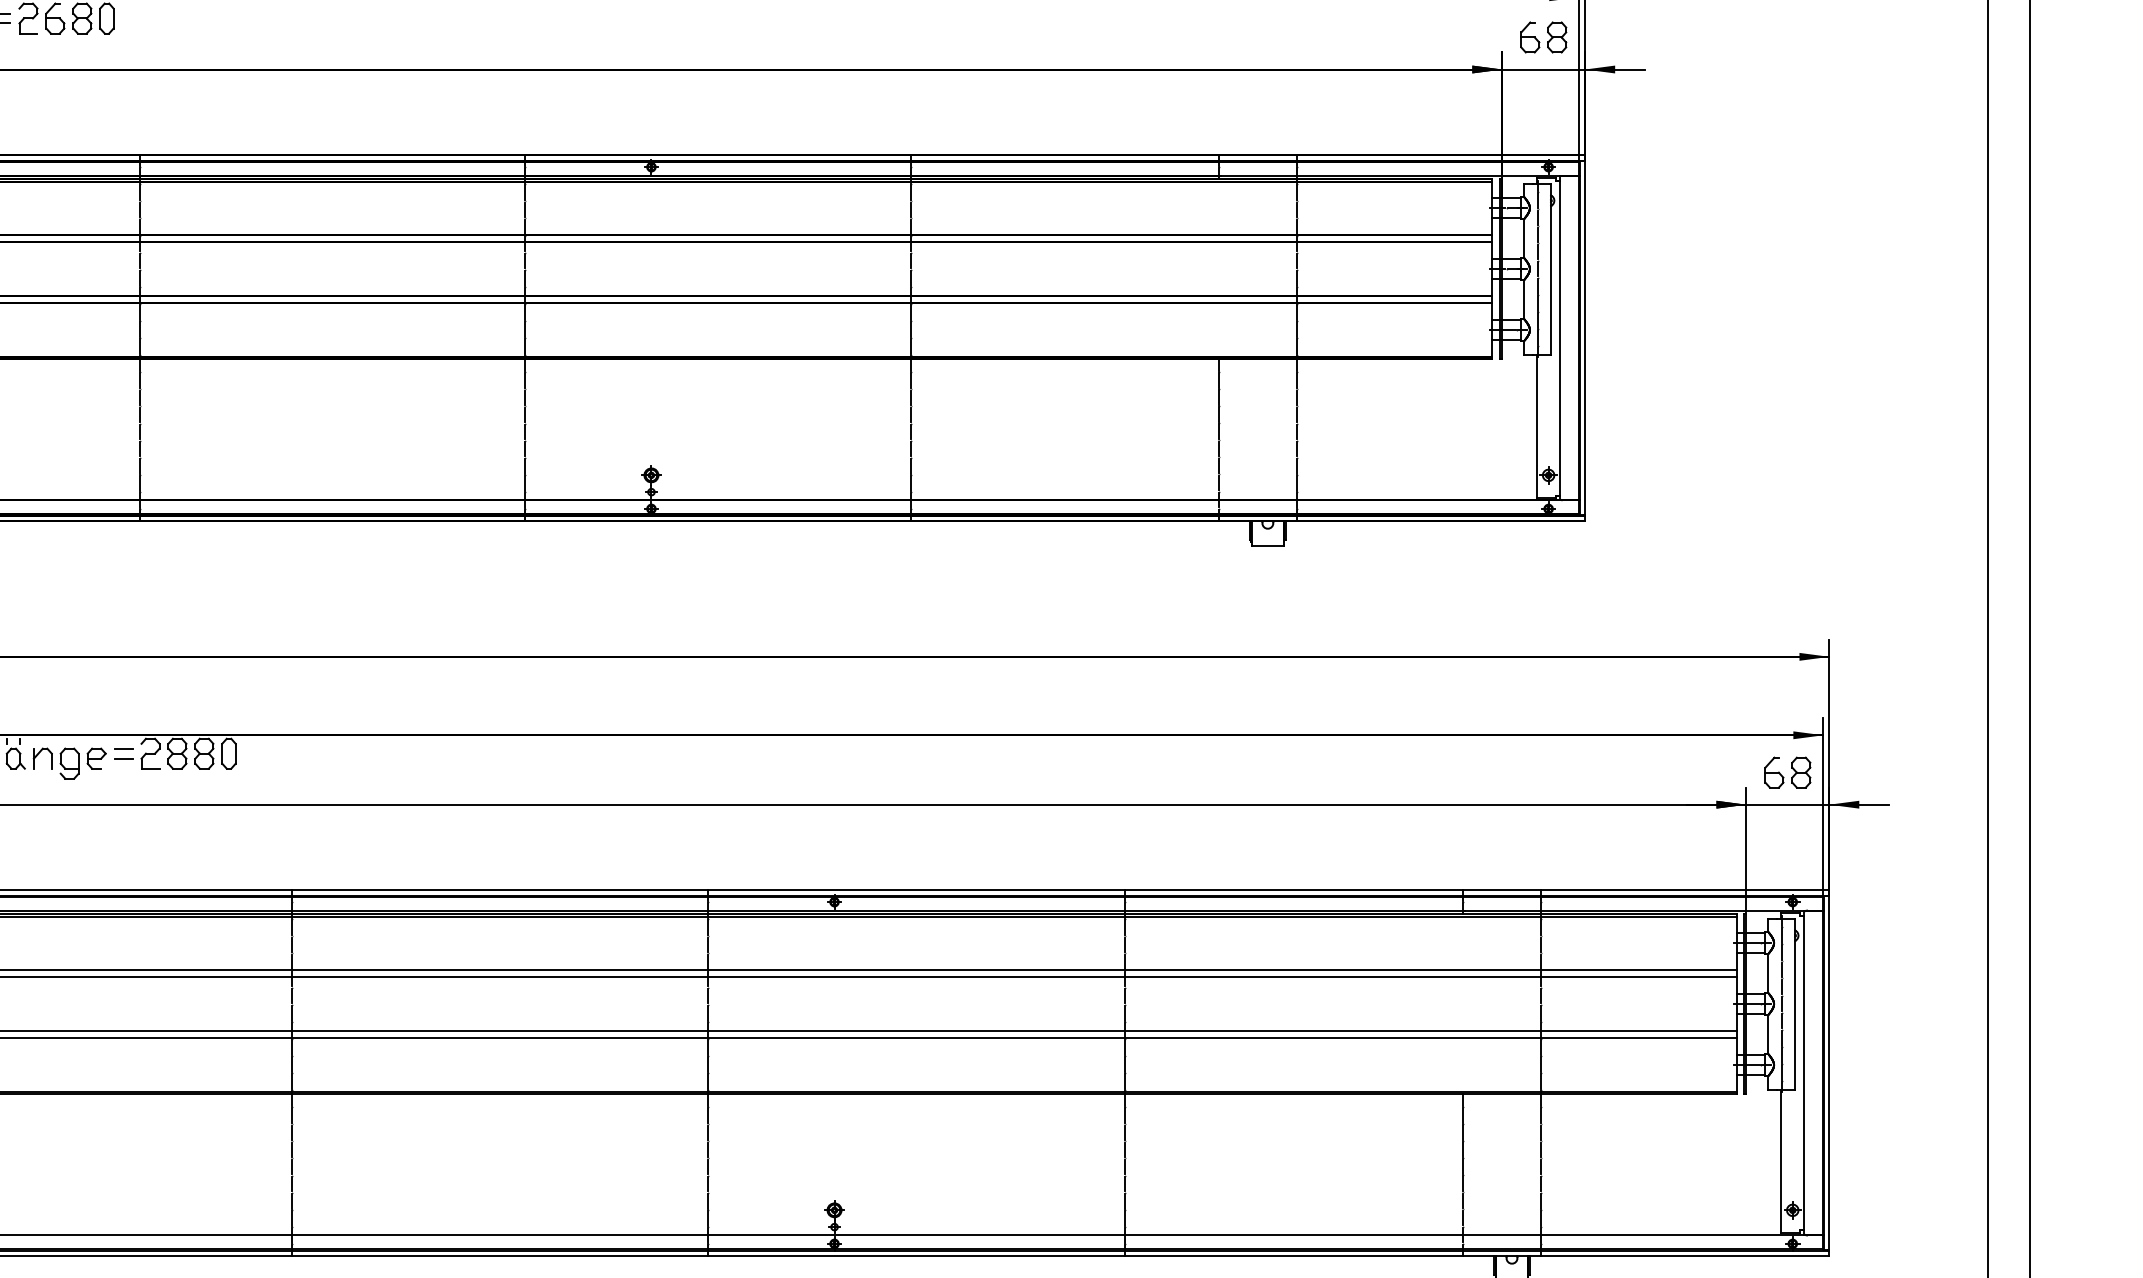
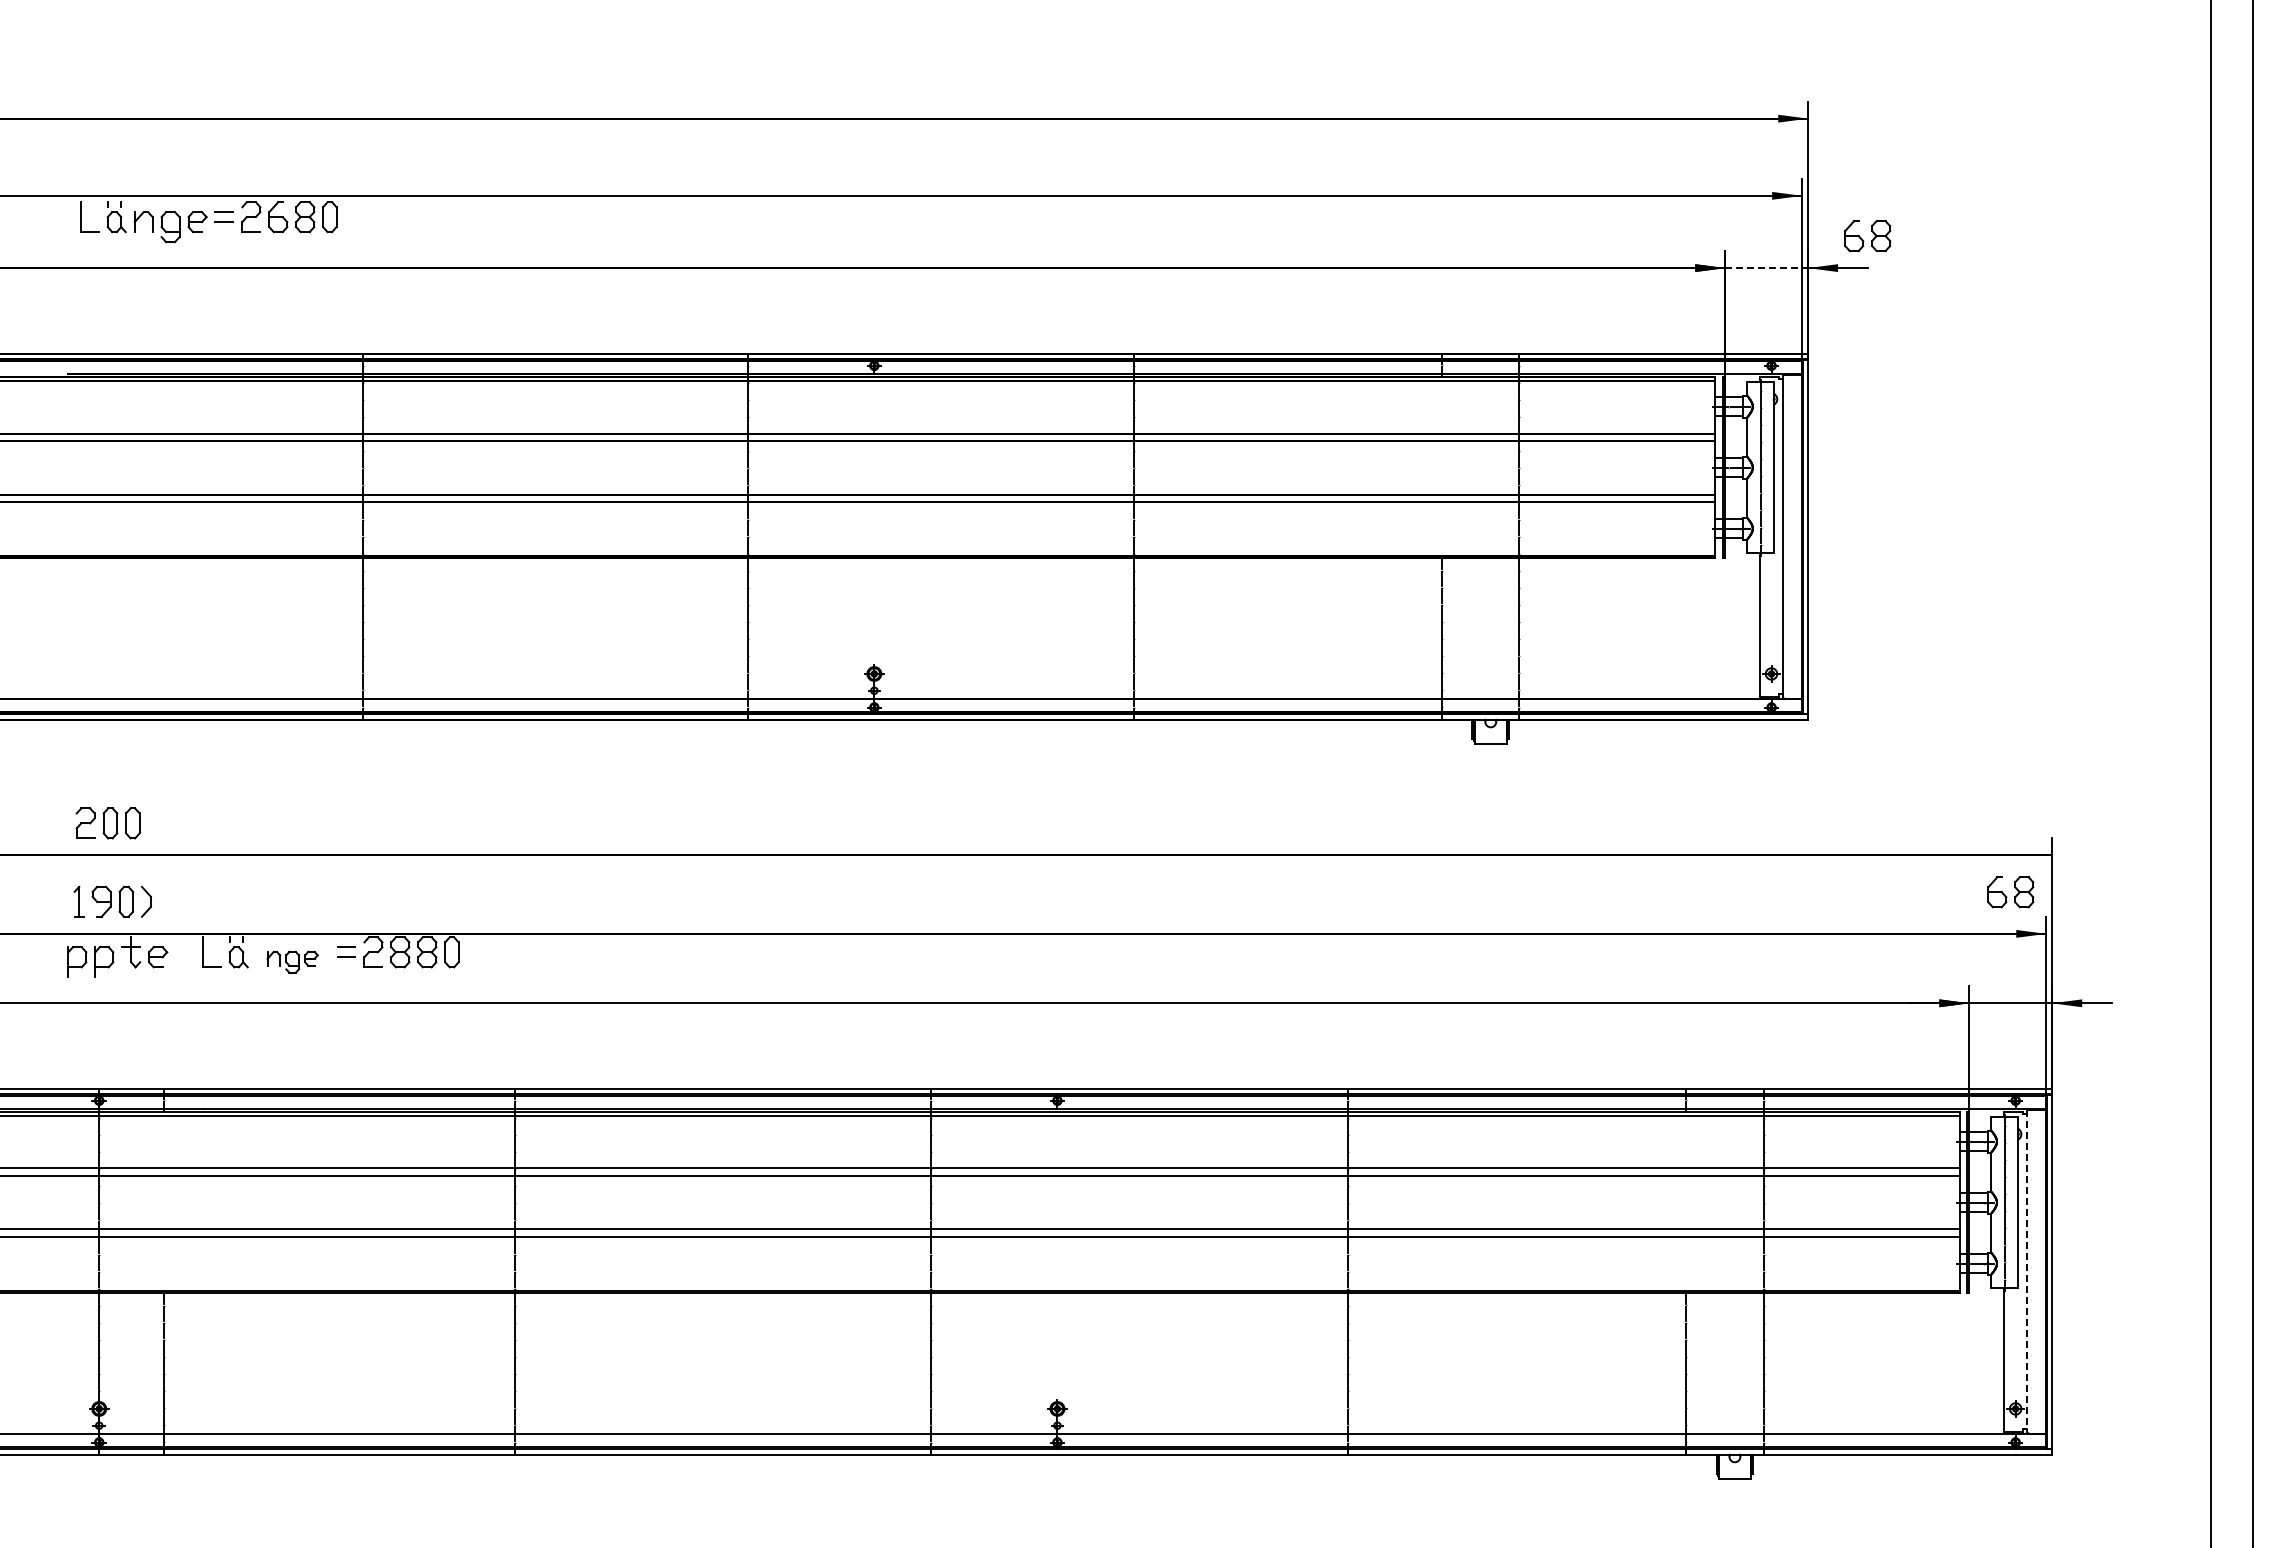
part: (1543, 37) -> (1867, 236), moved
line: (1543, 69) -> (1766, 268), solid -> dashed
fill: (1814, 656) -> (2037, 855), removed
part: (69, 763) -> (292, 962), size x0.7
part: (1787, 772) -> (2010, 892), moved
line: (1803, 1073) -> (2026, 1272), solid -> dashed

